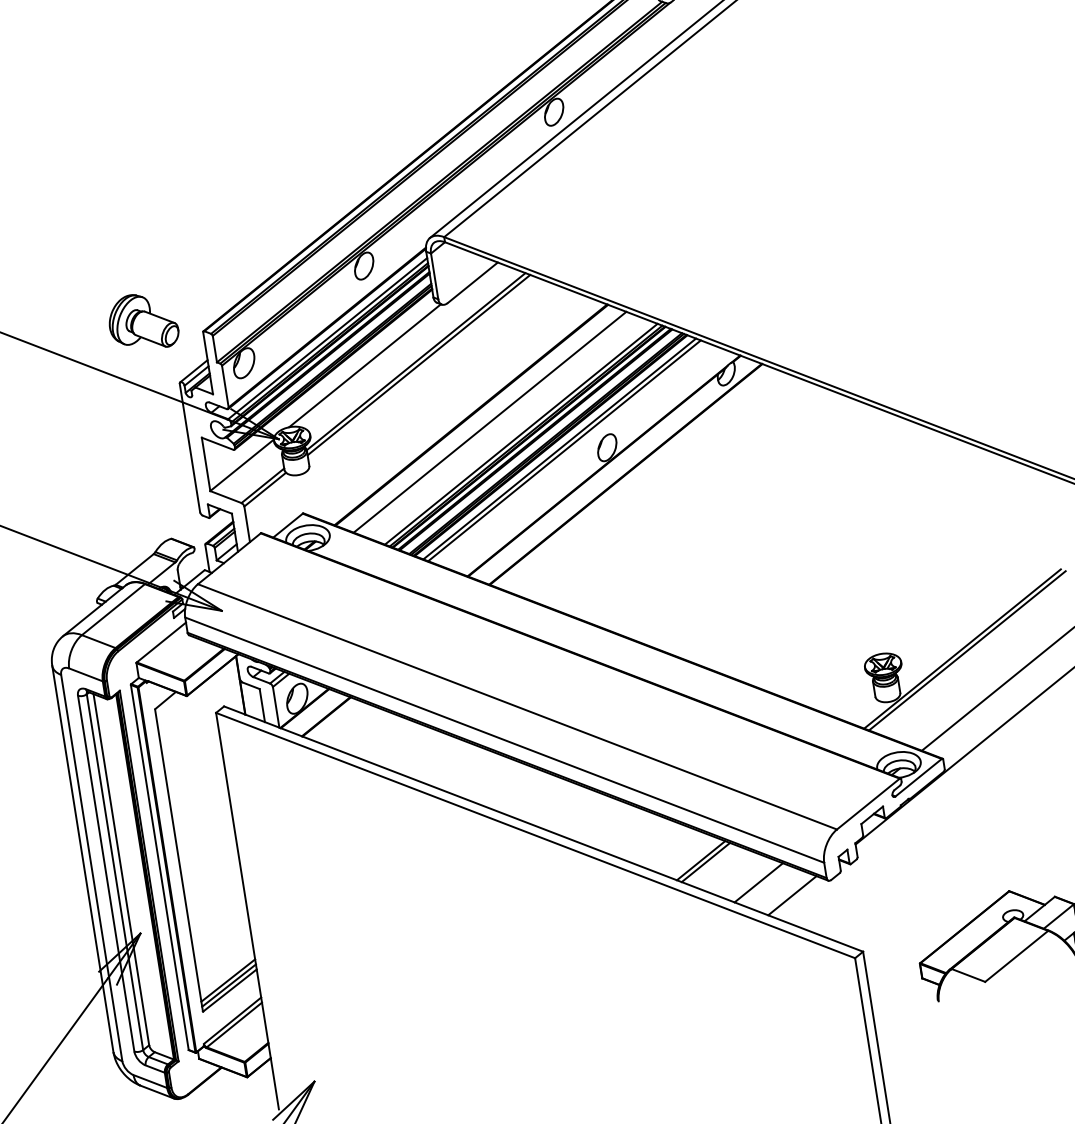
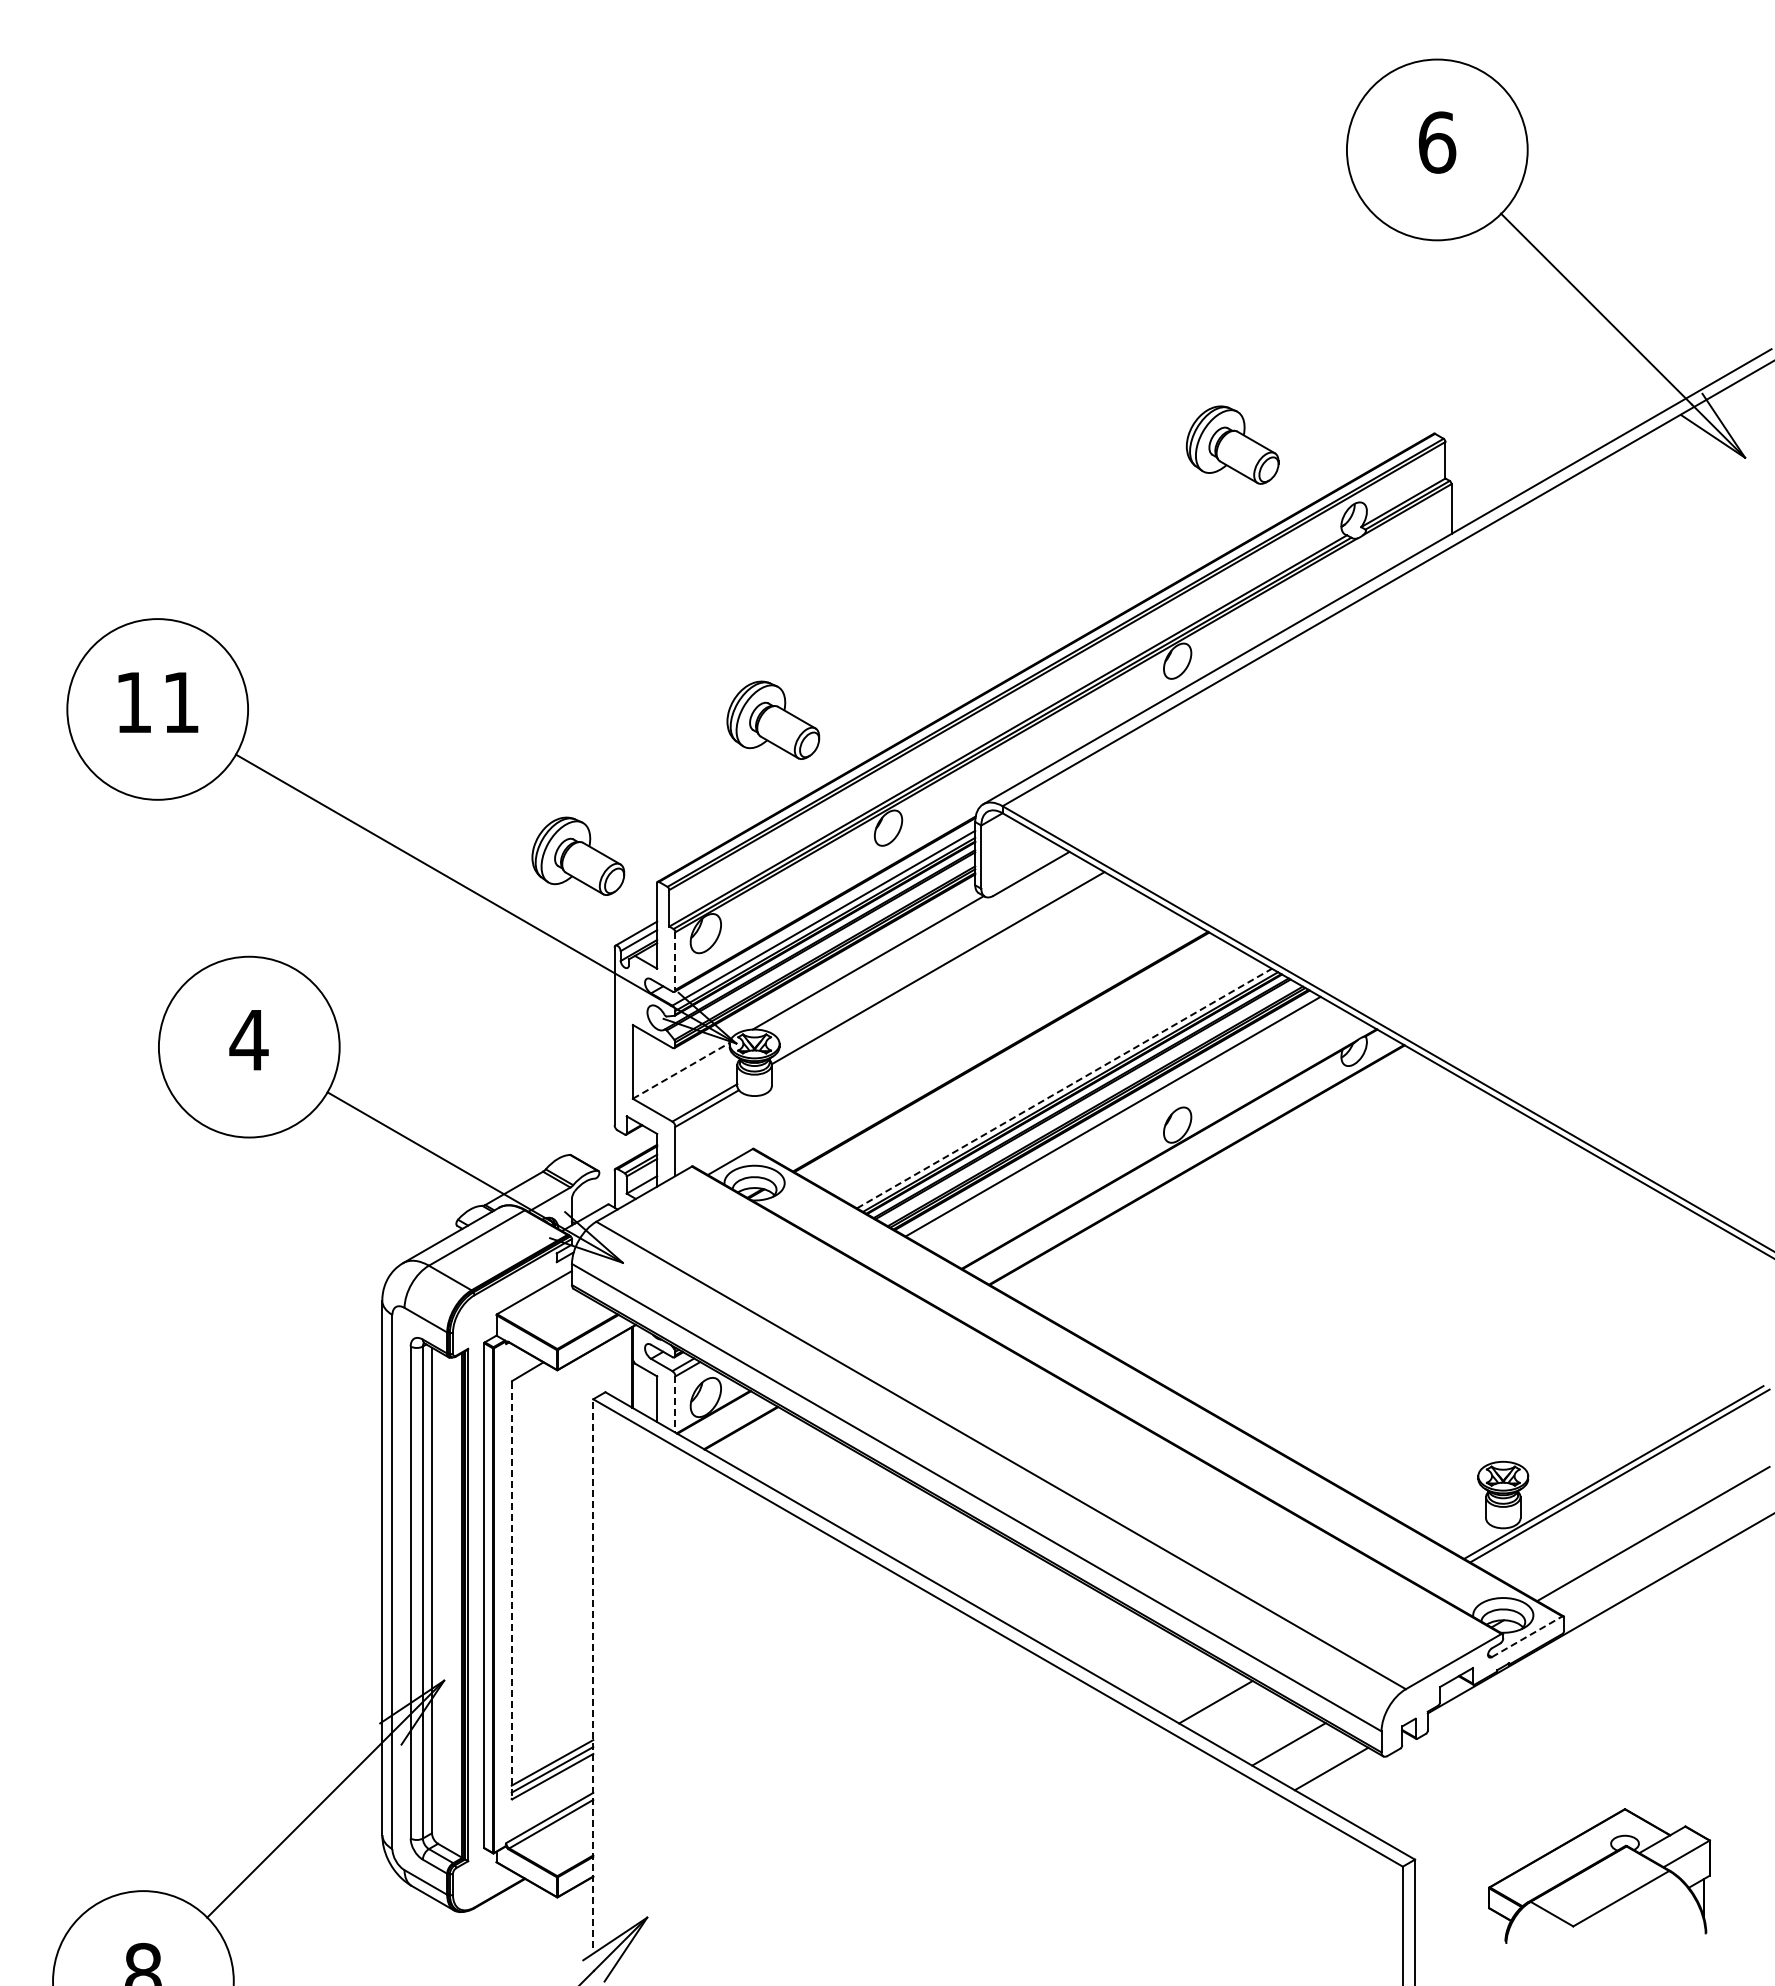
part: (268, 200) -> (773, 719), added
line: (418, 365) -> (940, 973), removed
line: (225, 386) -> (675, 961), solid -> dashed
line: (489, 422) -> (1024, 1065), removed
line: (521, 434) -> (1064, 1088), solid -> dashed
line: (563, 450) -> (1118, 1119), removed
line: (242, 465) -> (681, 1070), solid -> dashed
line: (276, 708) -> (675, 1405), solid -> dashed
line: (918, 777) -> (1527, 1636), solid -> dashed
line: (178, 860) -> (511, 1590), solid -> dashed
line: (705, 862) -> (1221, 1705), removed
line: (247, 910) -> (593, 1672), solid -> dashed

